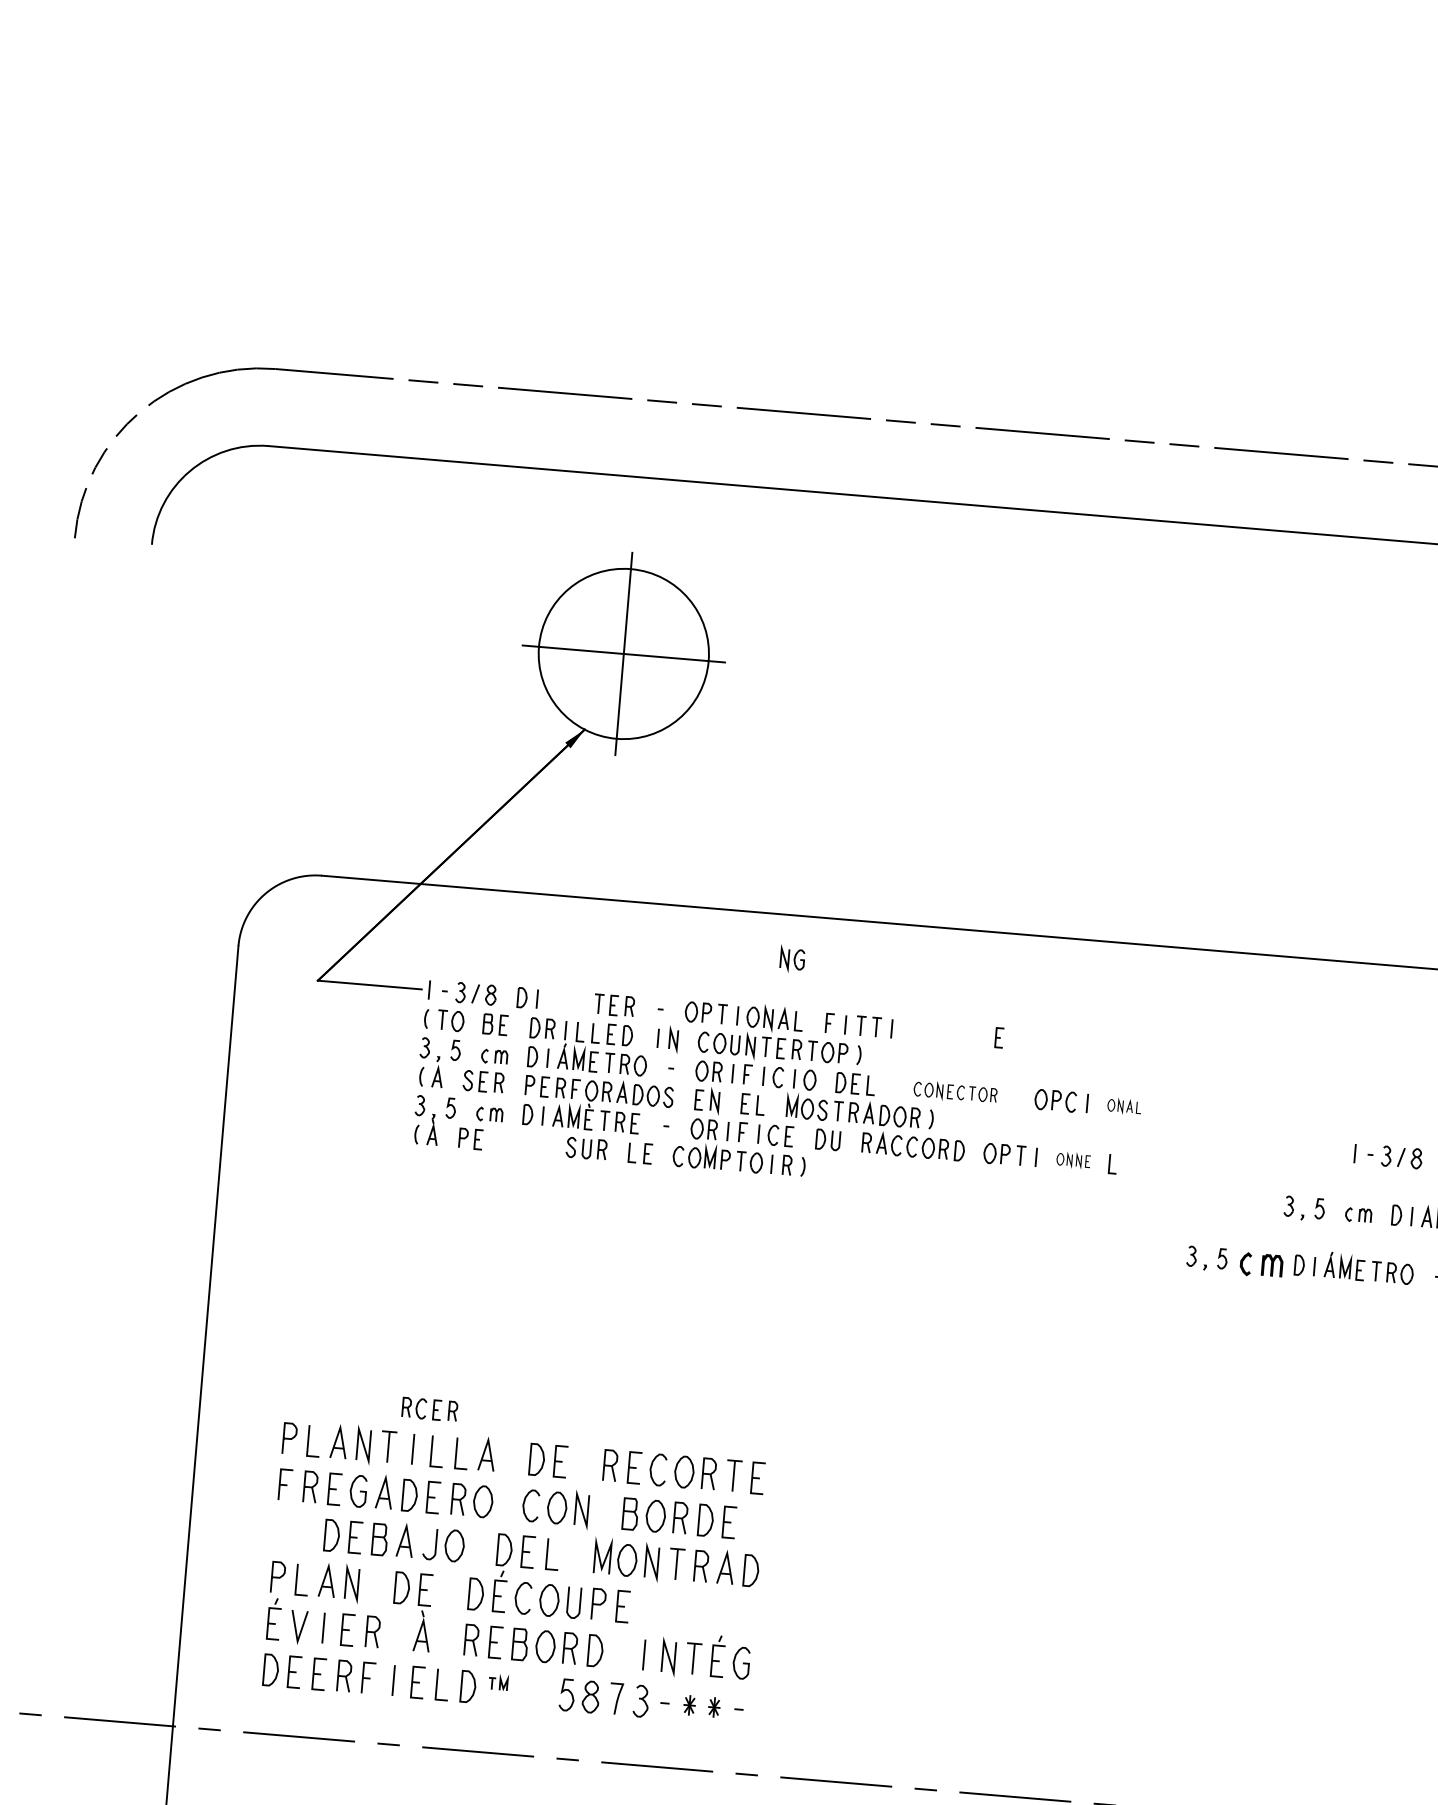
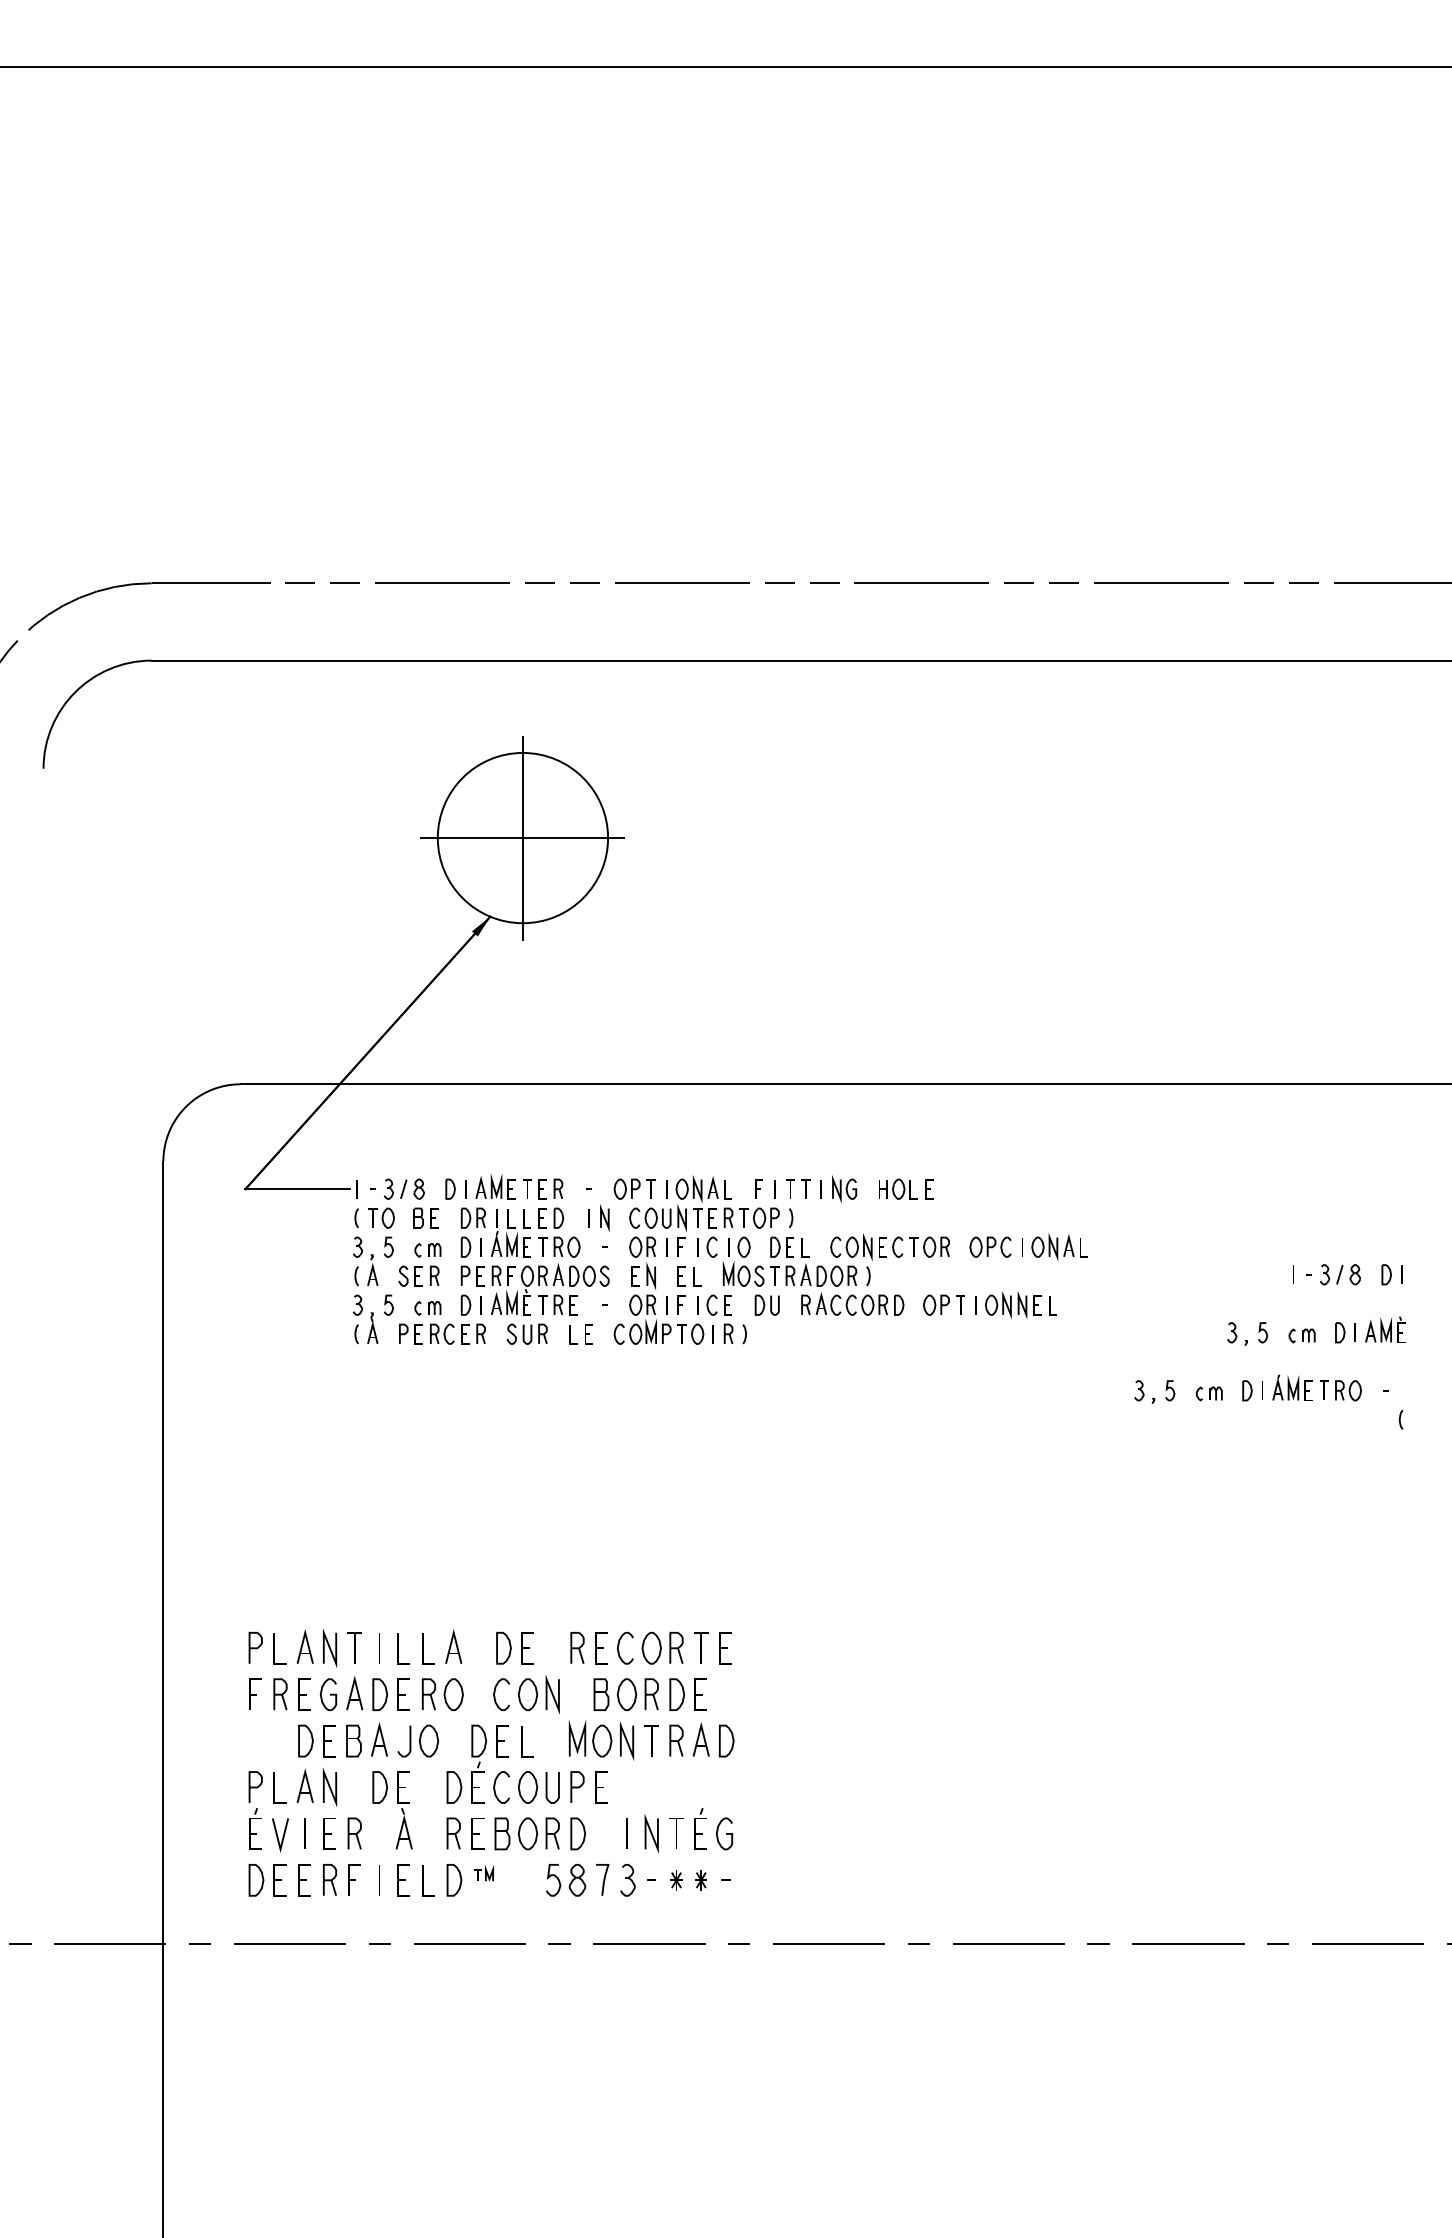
part: (792, 958) -> (844, 1188), moved
part: (567, 998) -> (495, 1186), added
part: (968, 1034) -> (898, 1188), added
part: (954, 1091) -> (889, 1246), size x1.43
part: (1124, 1105) -> (1059, 1246), size x1.67
part: (1073, 1159) -> (1013, 1304), size x1.67
part: (1260, 1264) -> (1208, 1393), size x0.62
part: (429, 1408) -> (457, 1333), moved

